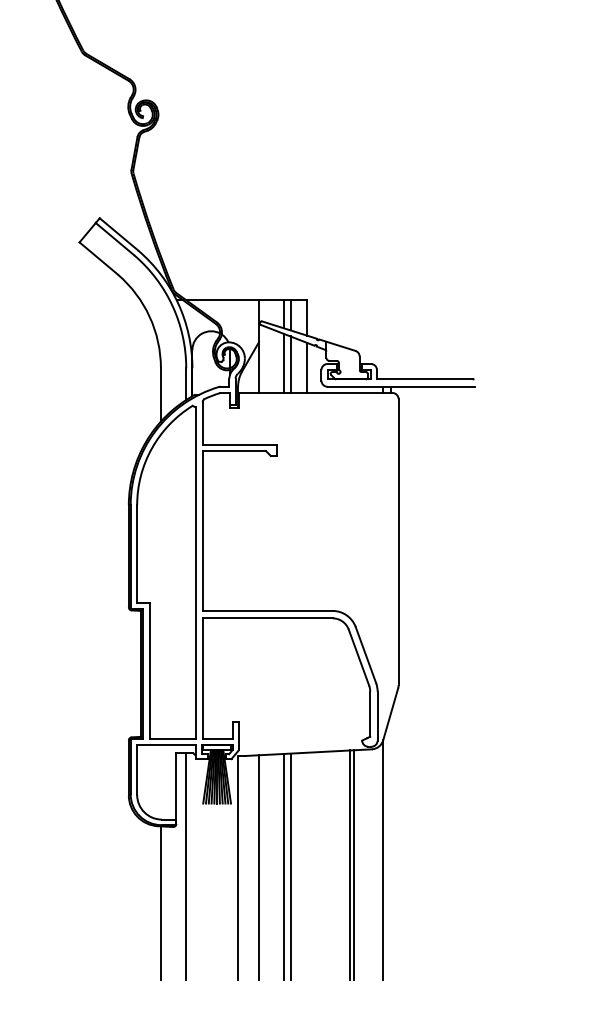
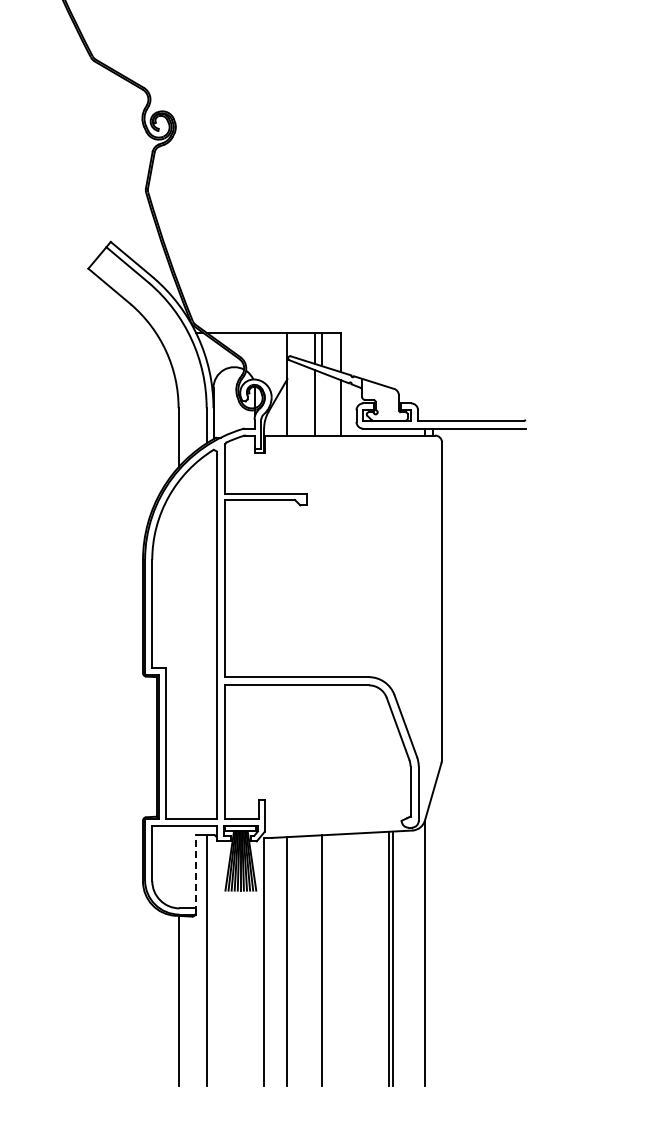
line: (290, 364) -> (322, 403), removed
line: (176, 788) -> (195, 873), solid -> dashed
line: (284, 866) -> (315, 960), removed

